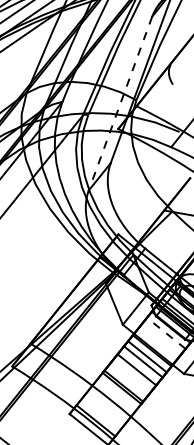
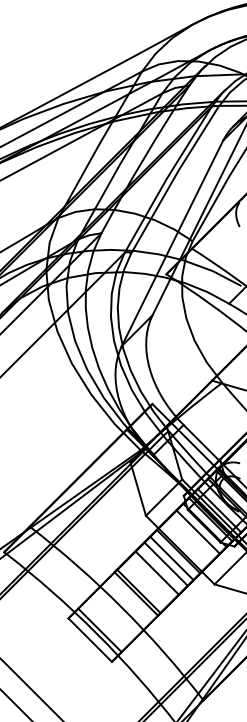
line: (120, 103) -> (172, 243), dashed -> solid
line: (166, 333) -> (198, 532), dashed -> solid

